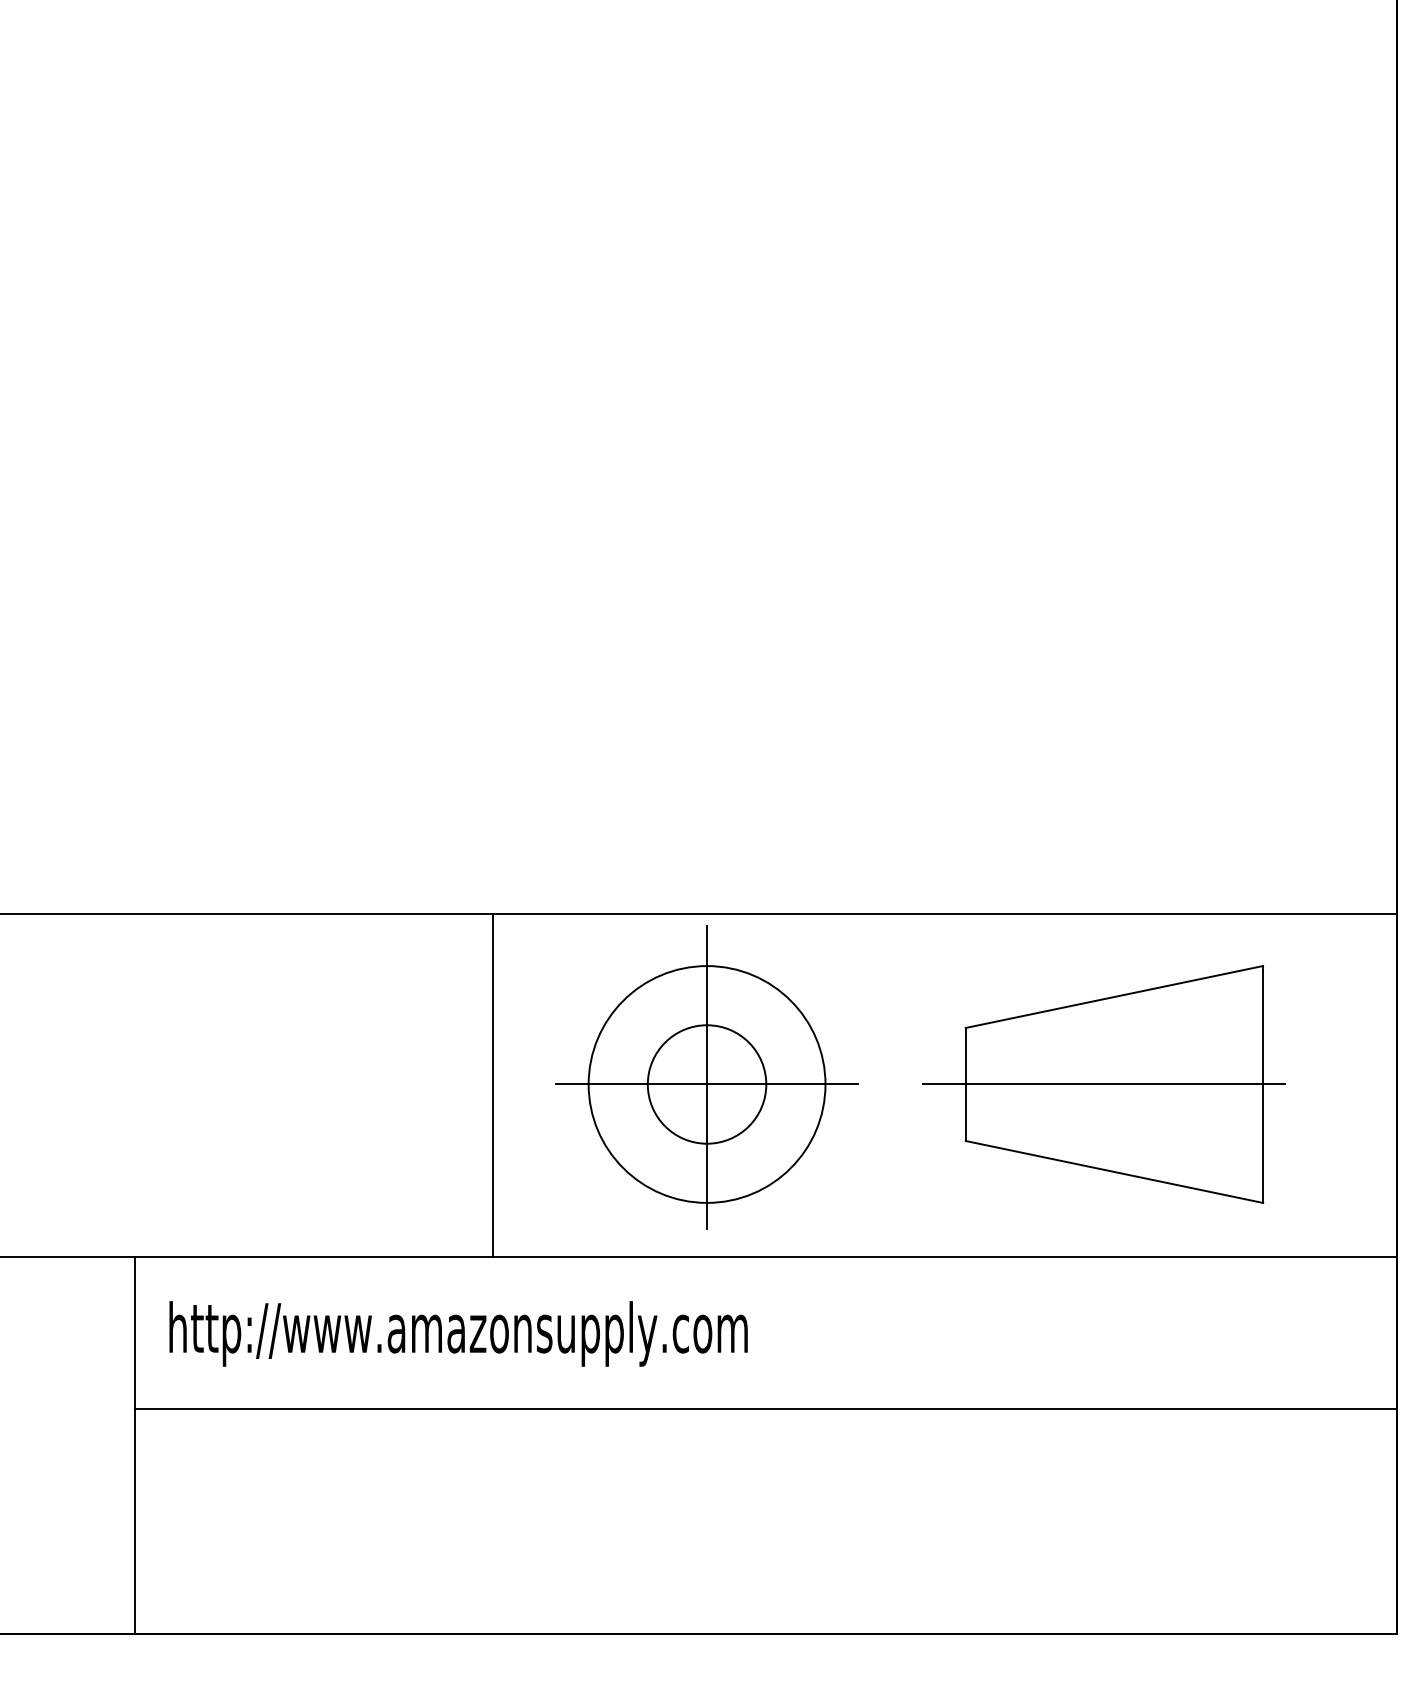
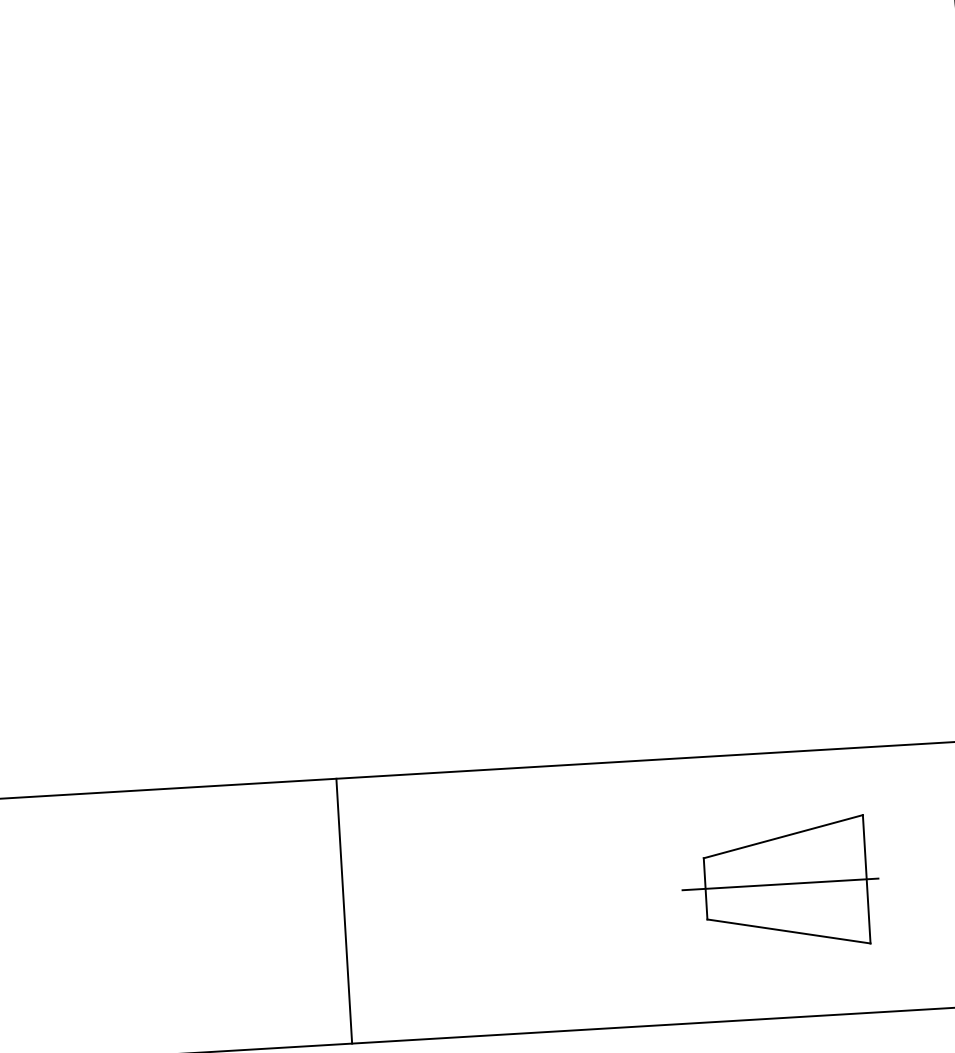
part: (706, 1077) -> (472, 897), removed
part: (1103, 1084) -> (780, 884), size x0.7
line: (493, 1085) -> (344, 911), moved

